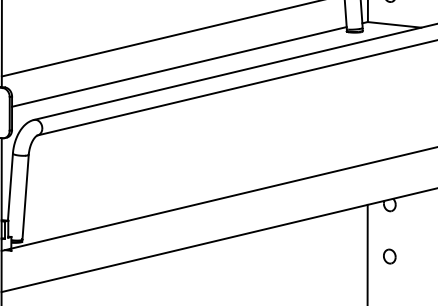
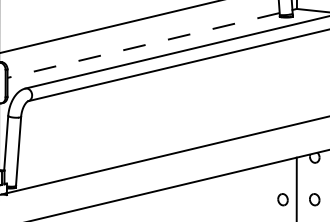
line: (178, 67) -> (142, 45), solid -> dashed
part: (350, 256) -> (282, 199), added

